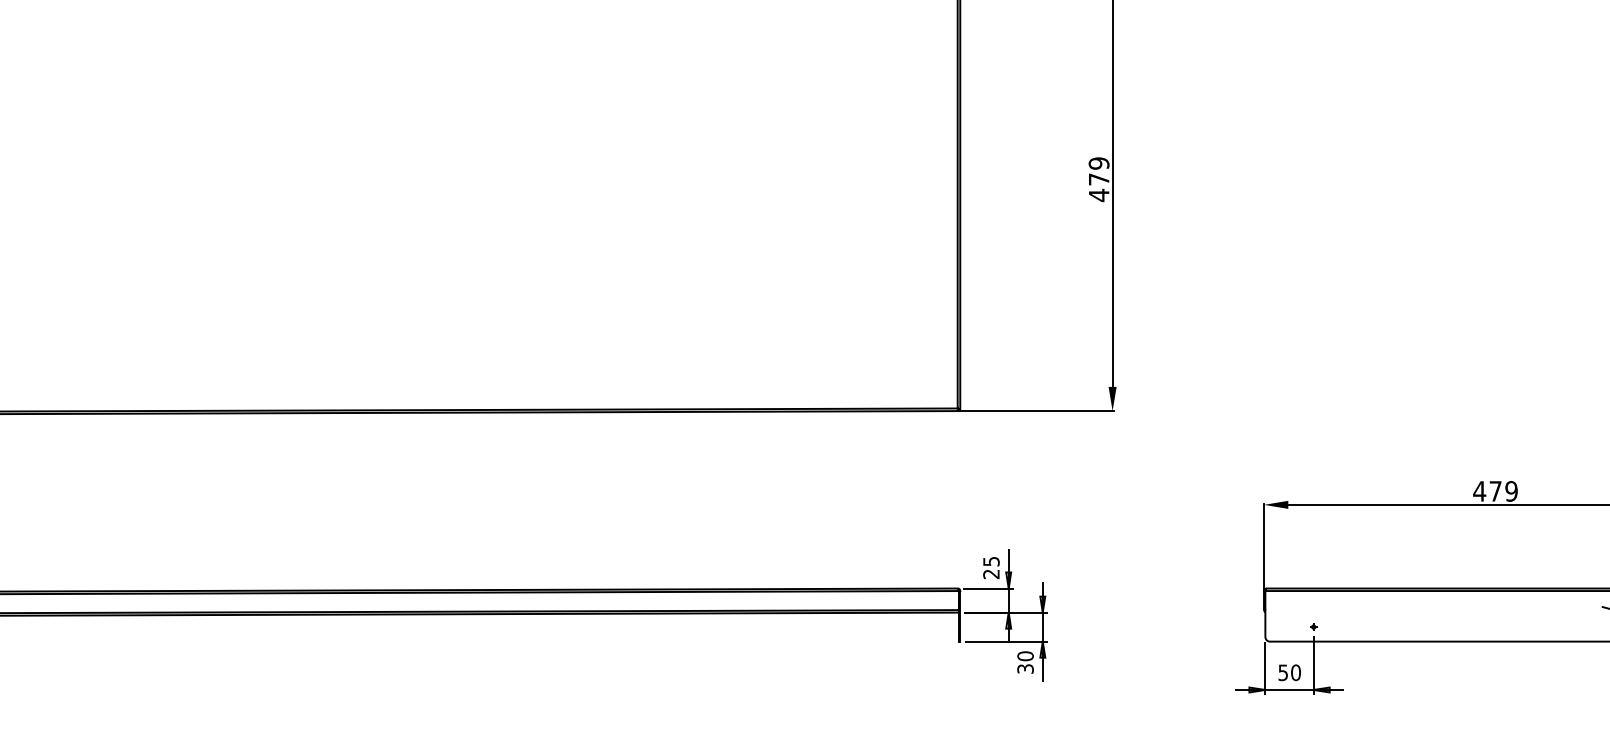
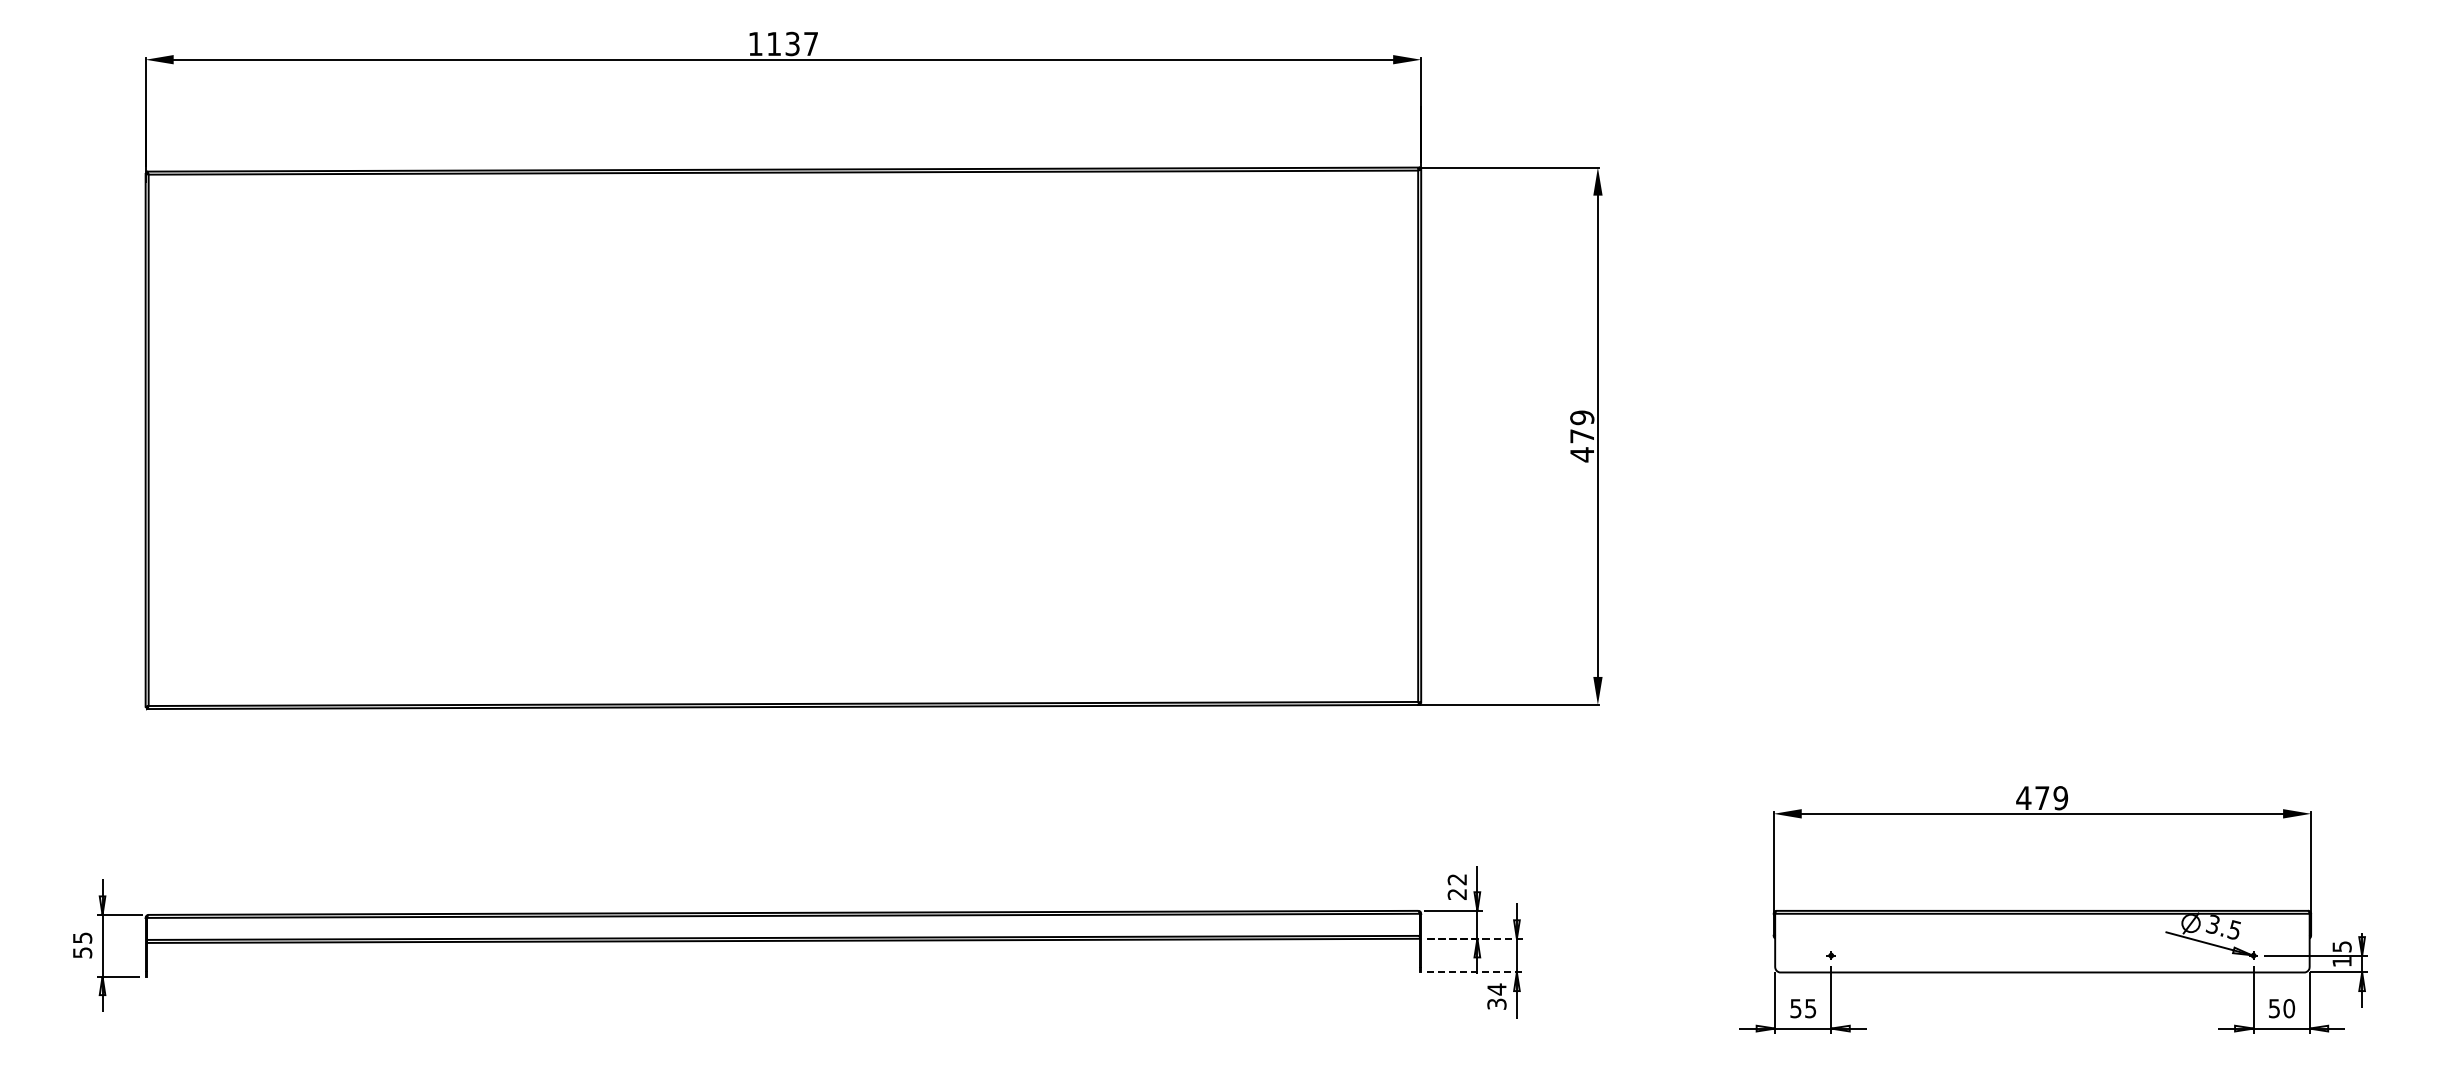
text: (991, 561) -> (1457, 879), 25 -> 22
line: (980, 612) -> (1444, 938), solid -> dashed
line: (1006, 641) -> (1474, 972), solid -> dashed
text: (1025, 656) -> (1496, 989), 30 -> 34
text: (1295, 672) -> (1810, 1008), 50 -> 55

